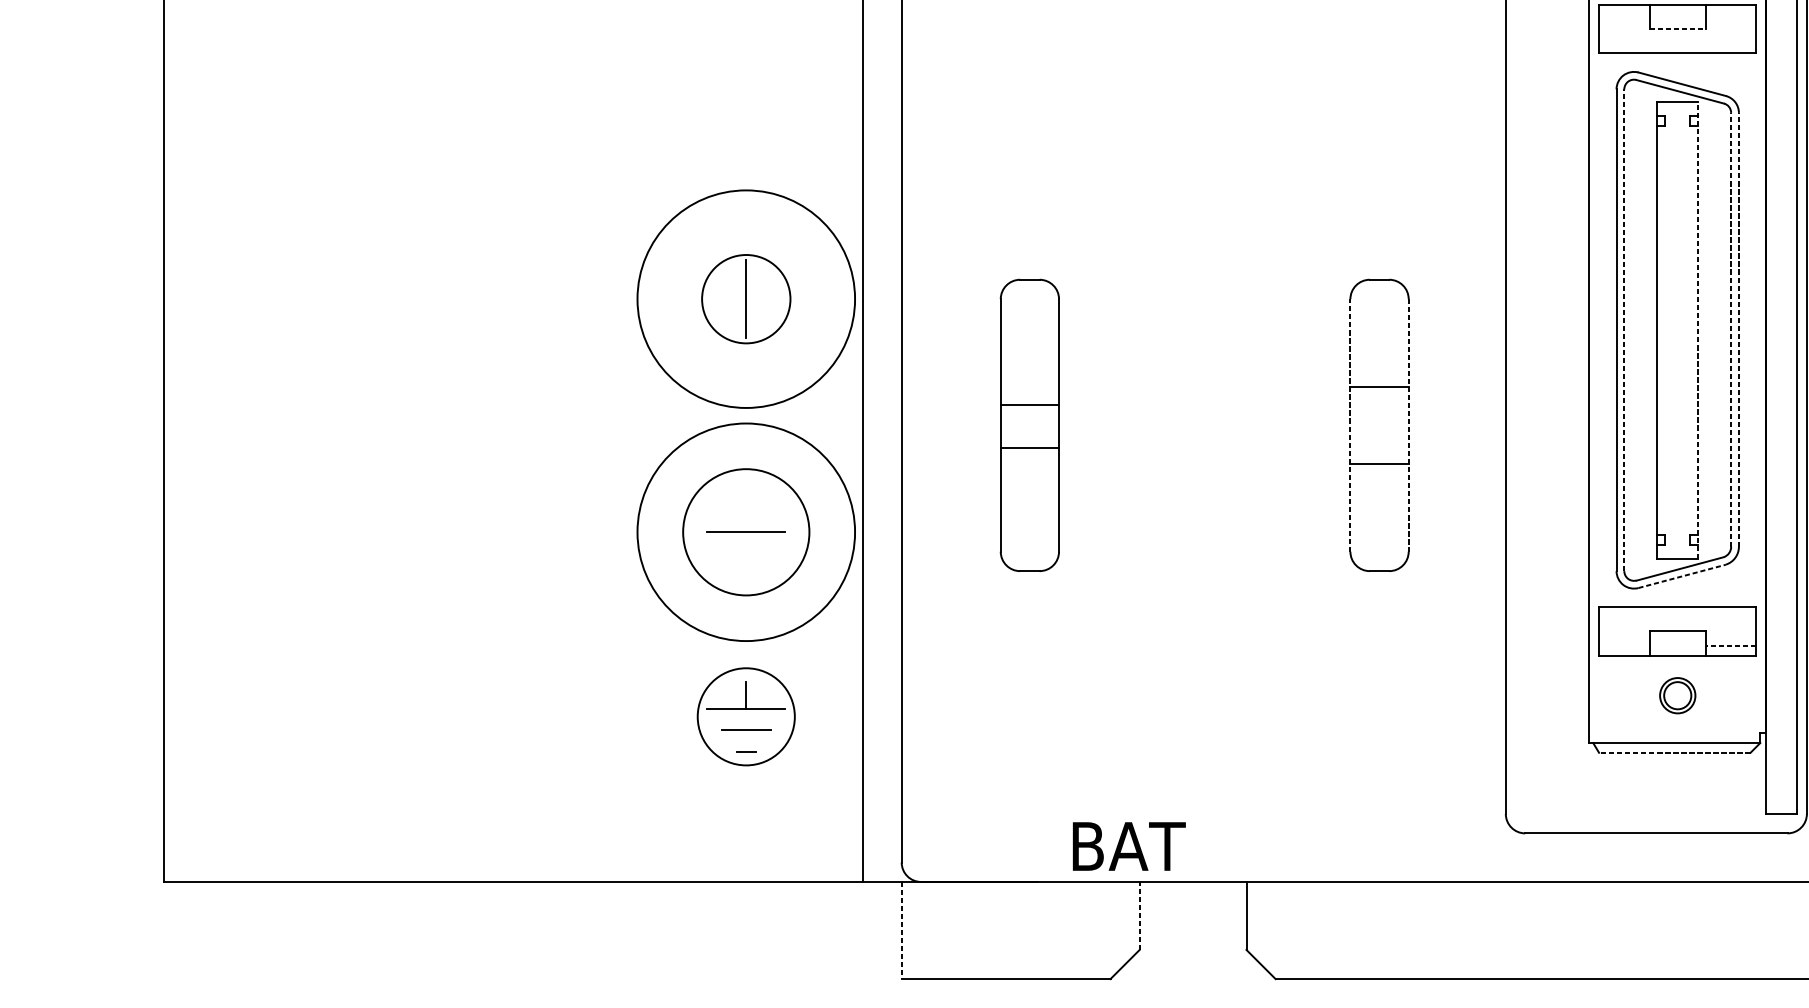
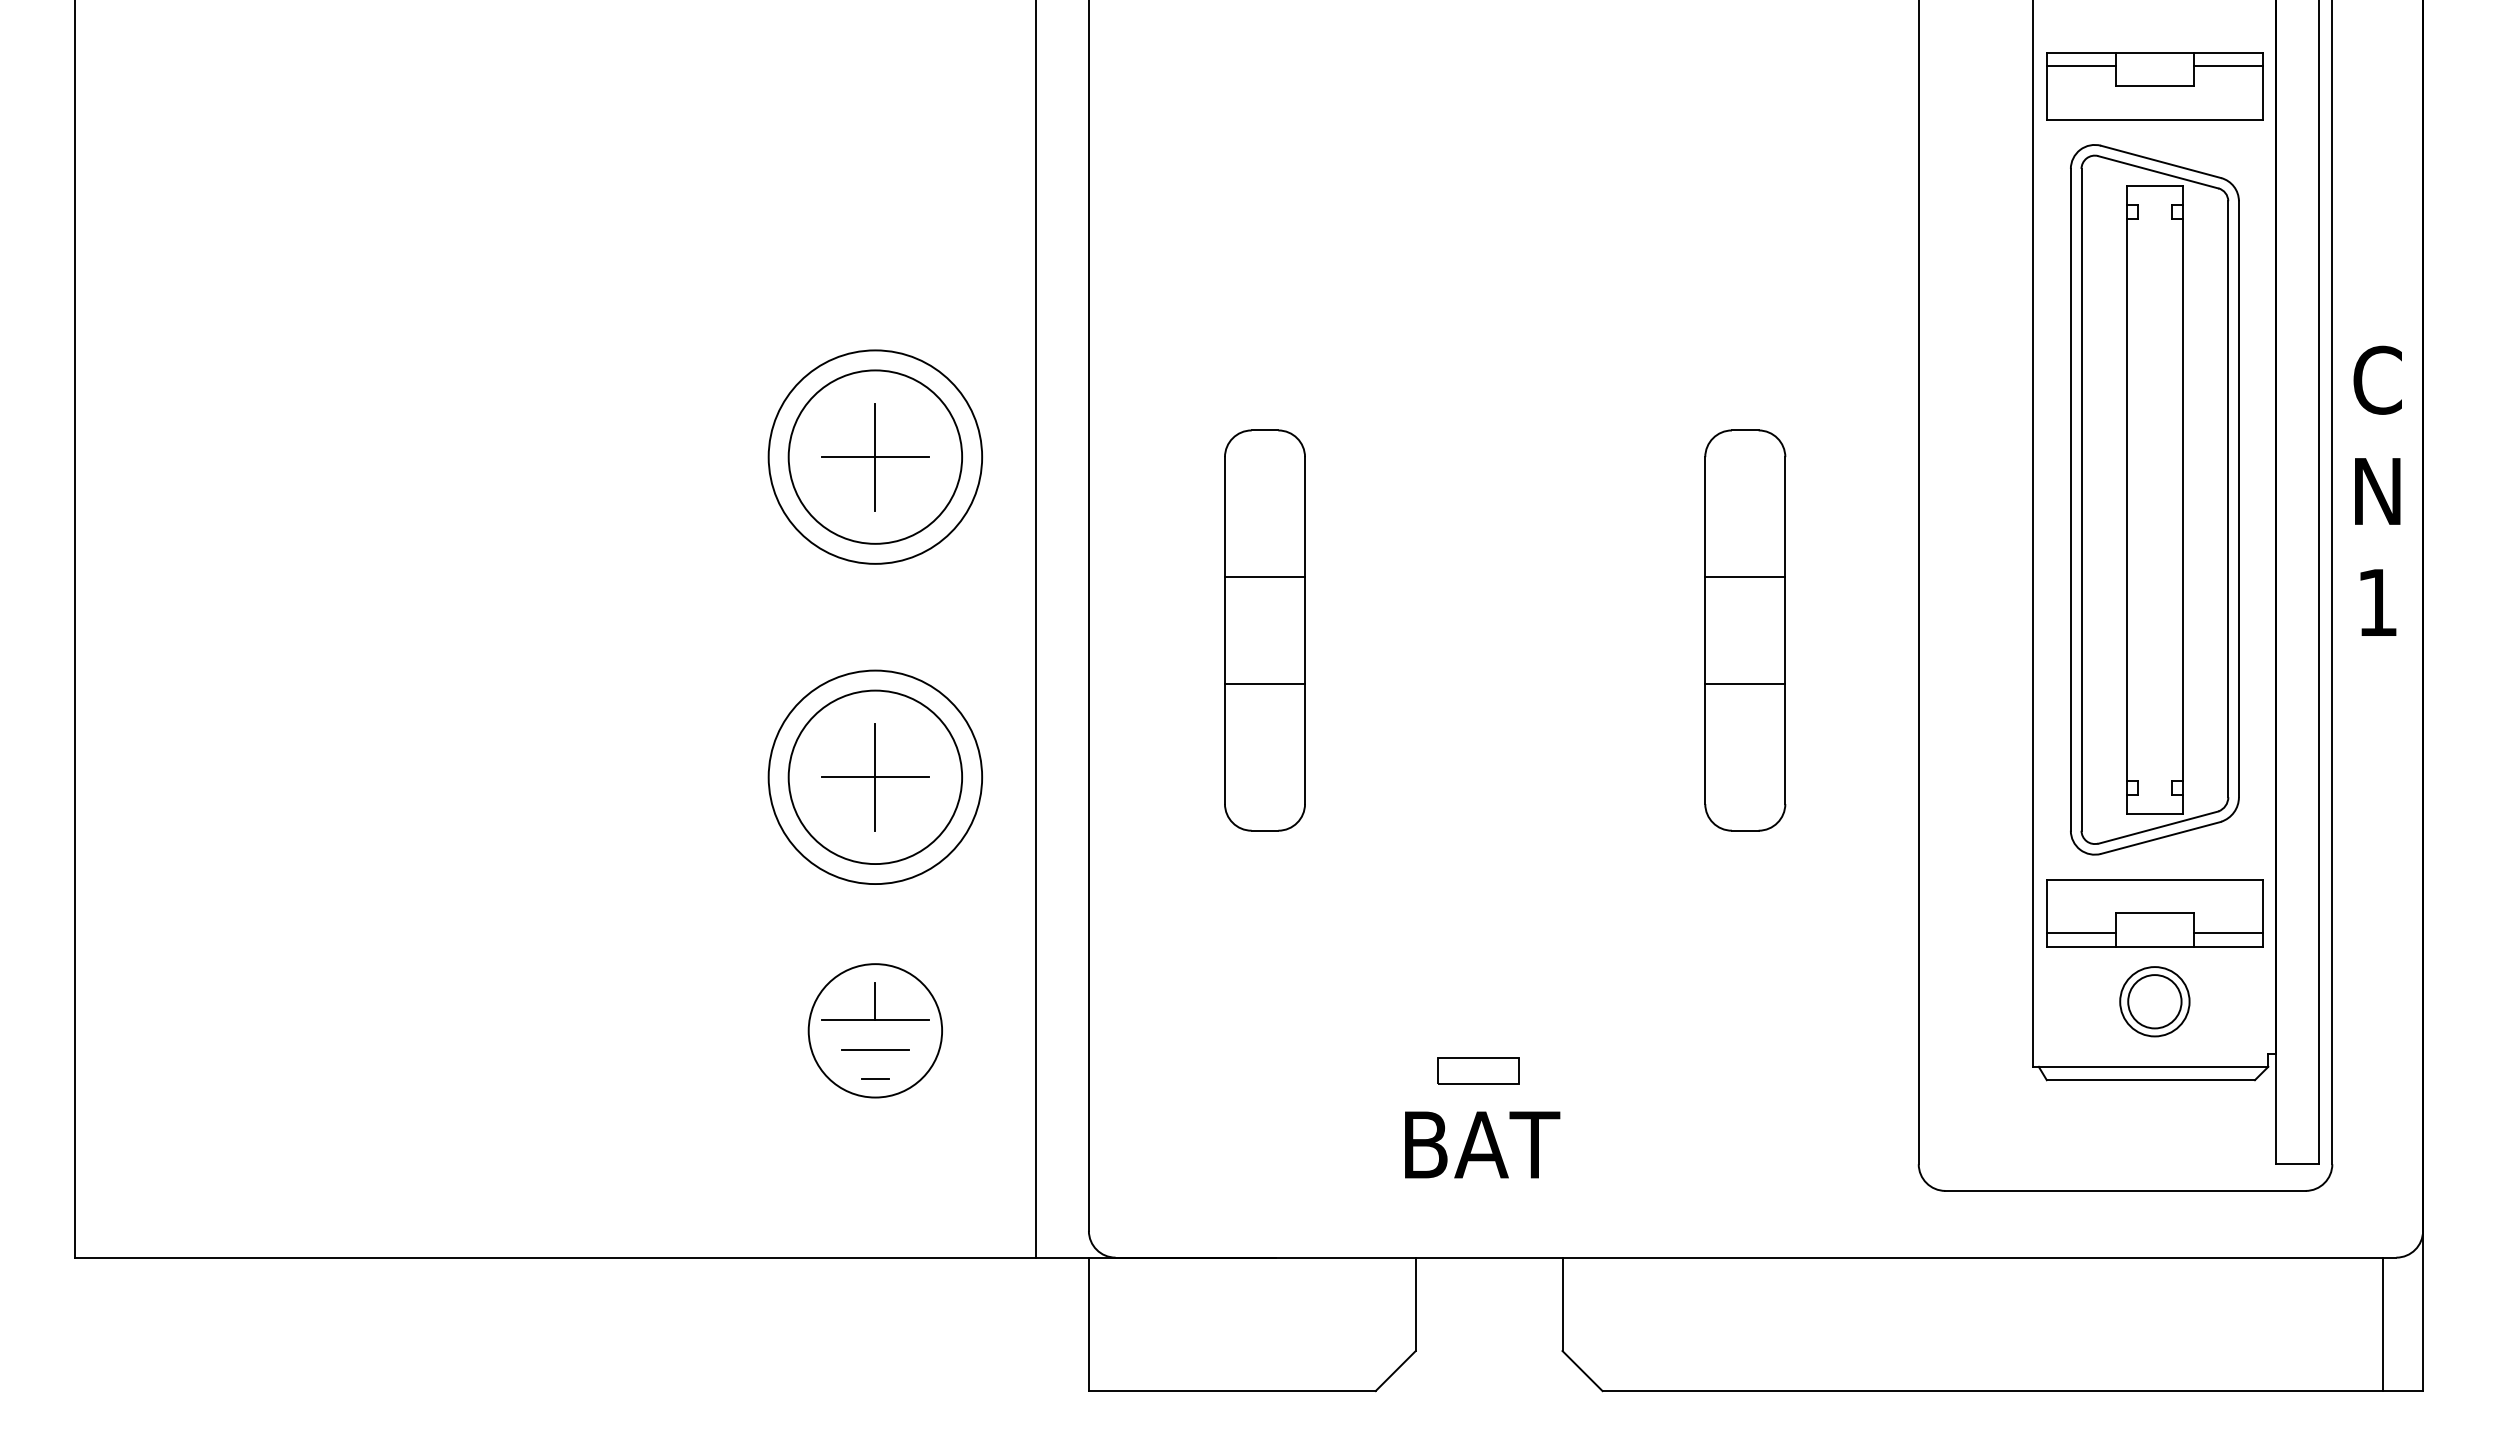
line: (1624, 14) -> (2081, 66), added
line: (1730, 14) -> (2227, 66), added
line: (1677, 29) -> (2154, 86), dashed -> solid
circle: (746, 298) -> (875, 456), size x0.71
circle: (746, 298) -> (875, 456), size x1.43
line: (746, 299) -> (875, 457), added
line: (1731, 329) -> (2228, 498), dashed -> solid
line: (1738, 329) -> (2238, 498), dashed -> solid
line: (1624, 330) -> (2081, 499), dashed -> solid
line: (1697, 330) -> (2182, 499), dashed -> solid
line: (1029, 404) -> (1264, 683), moved
line: (1350, 425) -> (1705, 630), dashed -> solid
line: (1408, 426) -> (1785, 631), dashed -> solid
line: (1029, 447) -> (1264, 577), moved
line: (746, 531) -> (875, 776), added
circle: (746, 532) -> (875, 777), size x0.71
line: (1682, 576) -> (2161, 837), dashed -> solid
line: (1624, 645) -> (2081, 933), added
line: (1731, 645) -> (2228, 933), dashed -> solid
part: (1677, 695) -> (2154, 1001), size x1.43
part: (1185, 745) -> (1478, 1070), added
line: (1674, 752) -> (2150, 1080), dashed -> solid
text: (1129, 846) -> (1482, 1144), moved
line: (1139, 916) -> (1415, 1304), dashed -> solid
line: (901, 930) -> (1088, 1324), dashed -> solid

